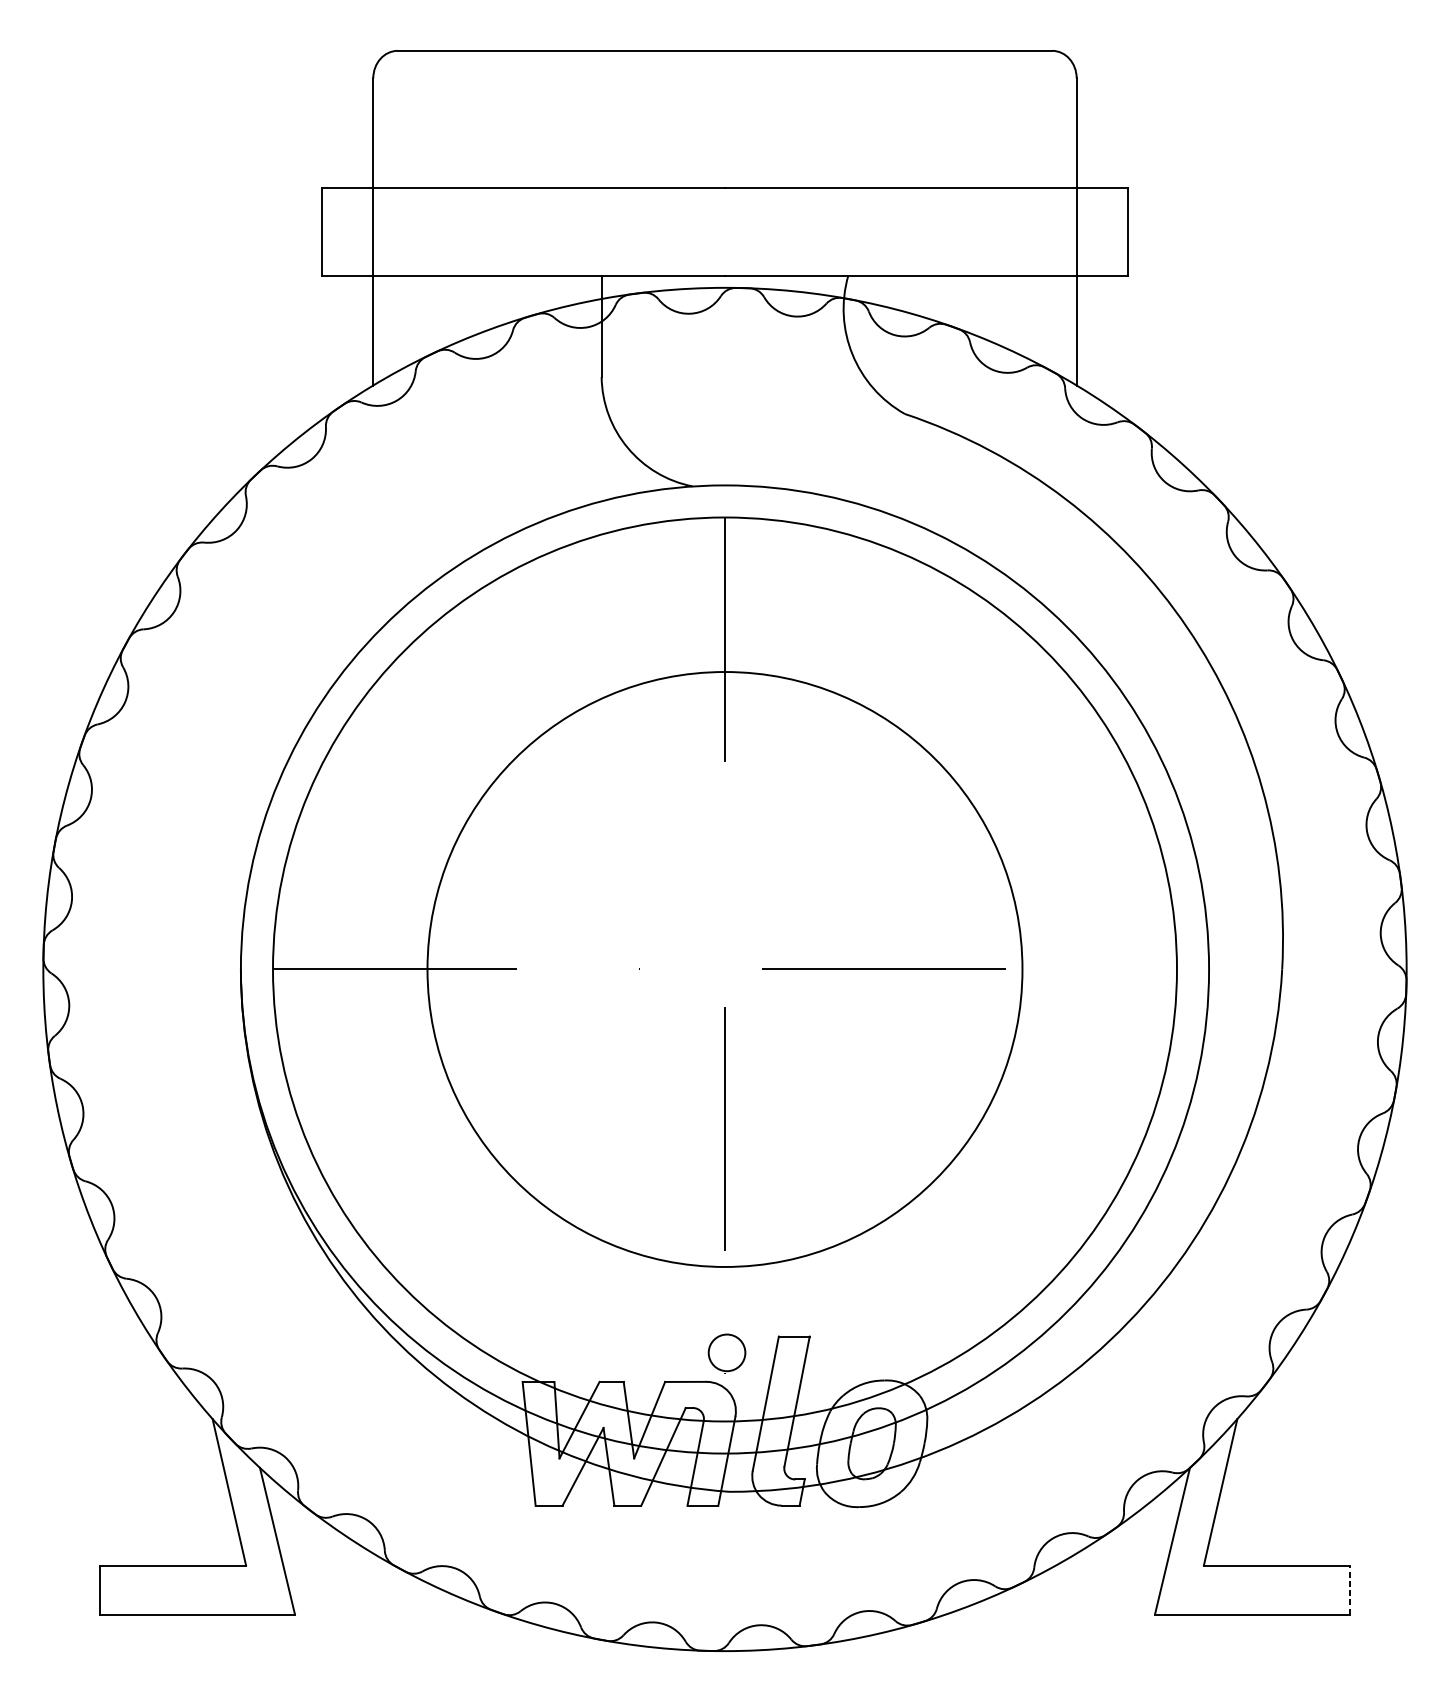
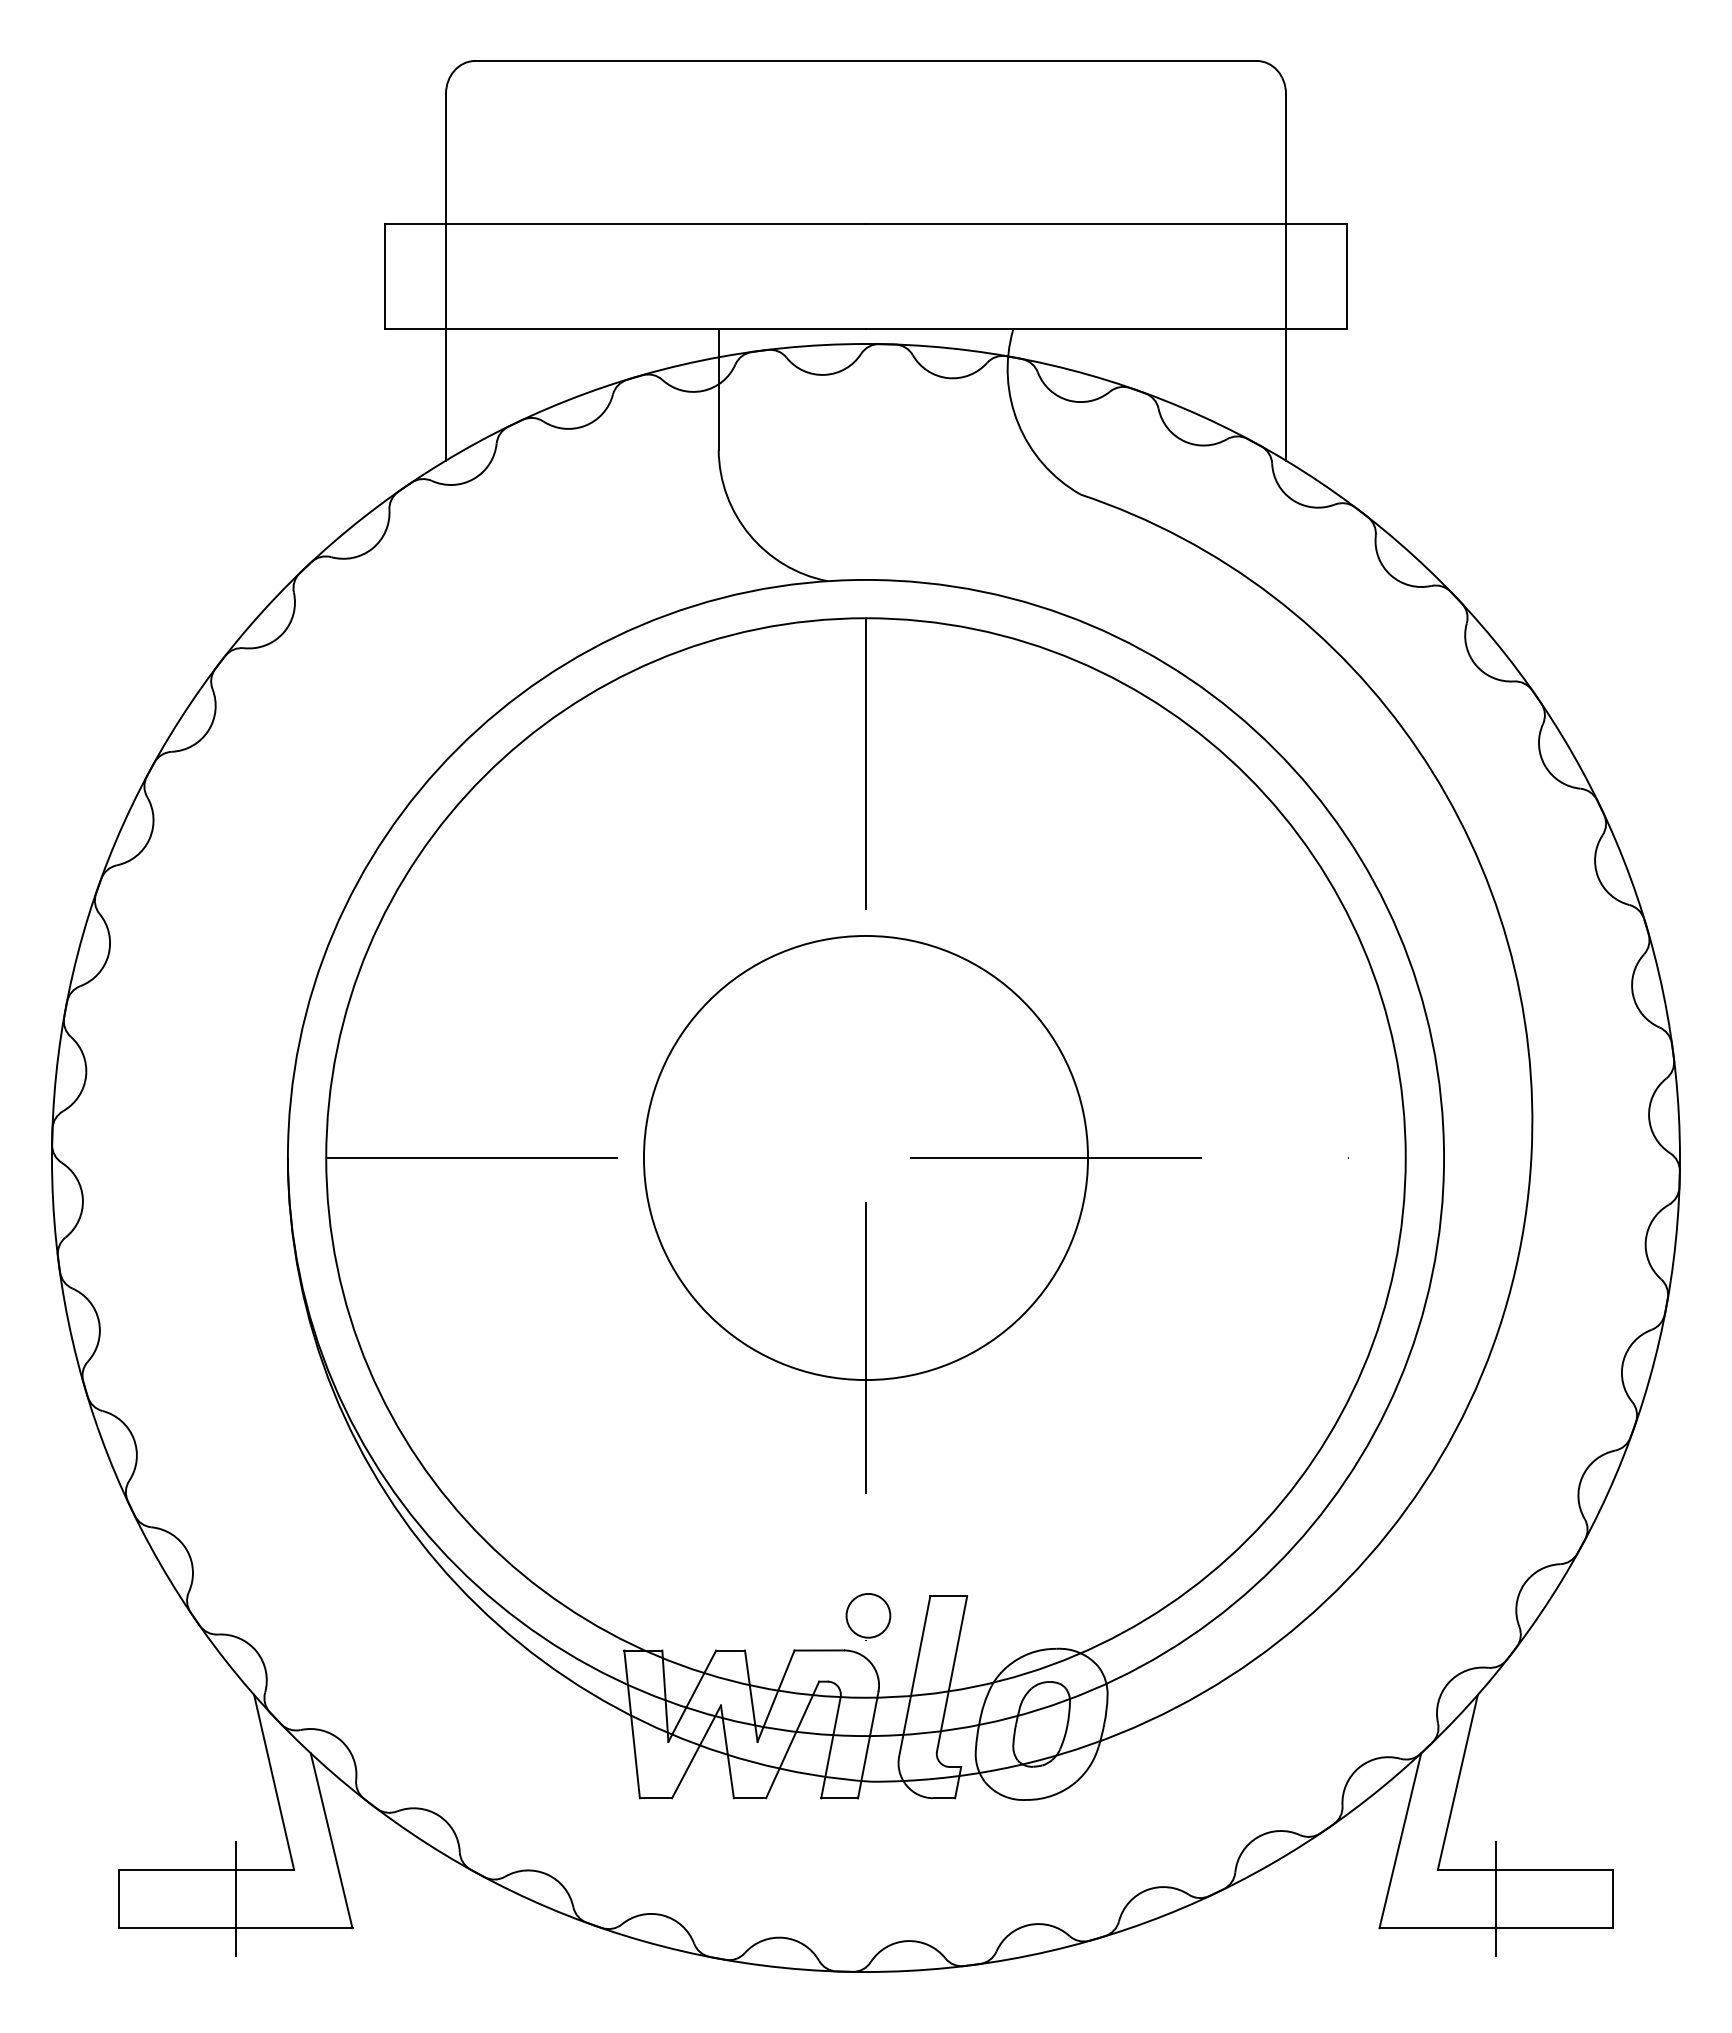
circle: (724, 969) -> (865, 1157), size x0.62
line: (197, 1589) -> (235, 1898), added
line: (1252, 1589) -> (1496, 1898), added
line: (1350, 1589) -> (1612, 1898), dashed -> solid

